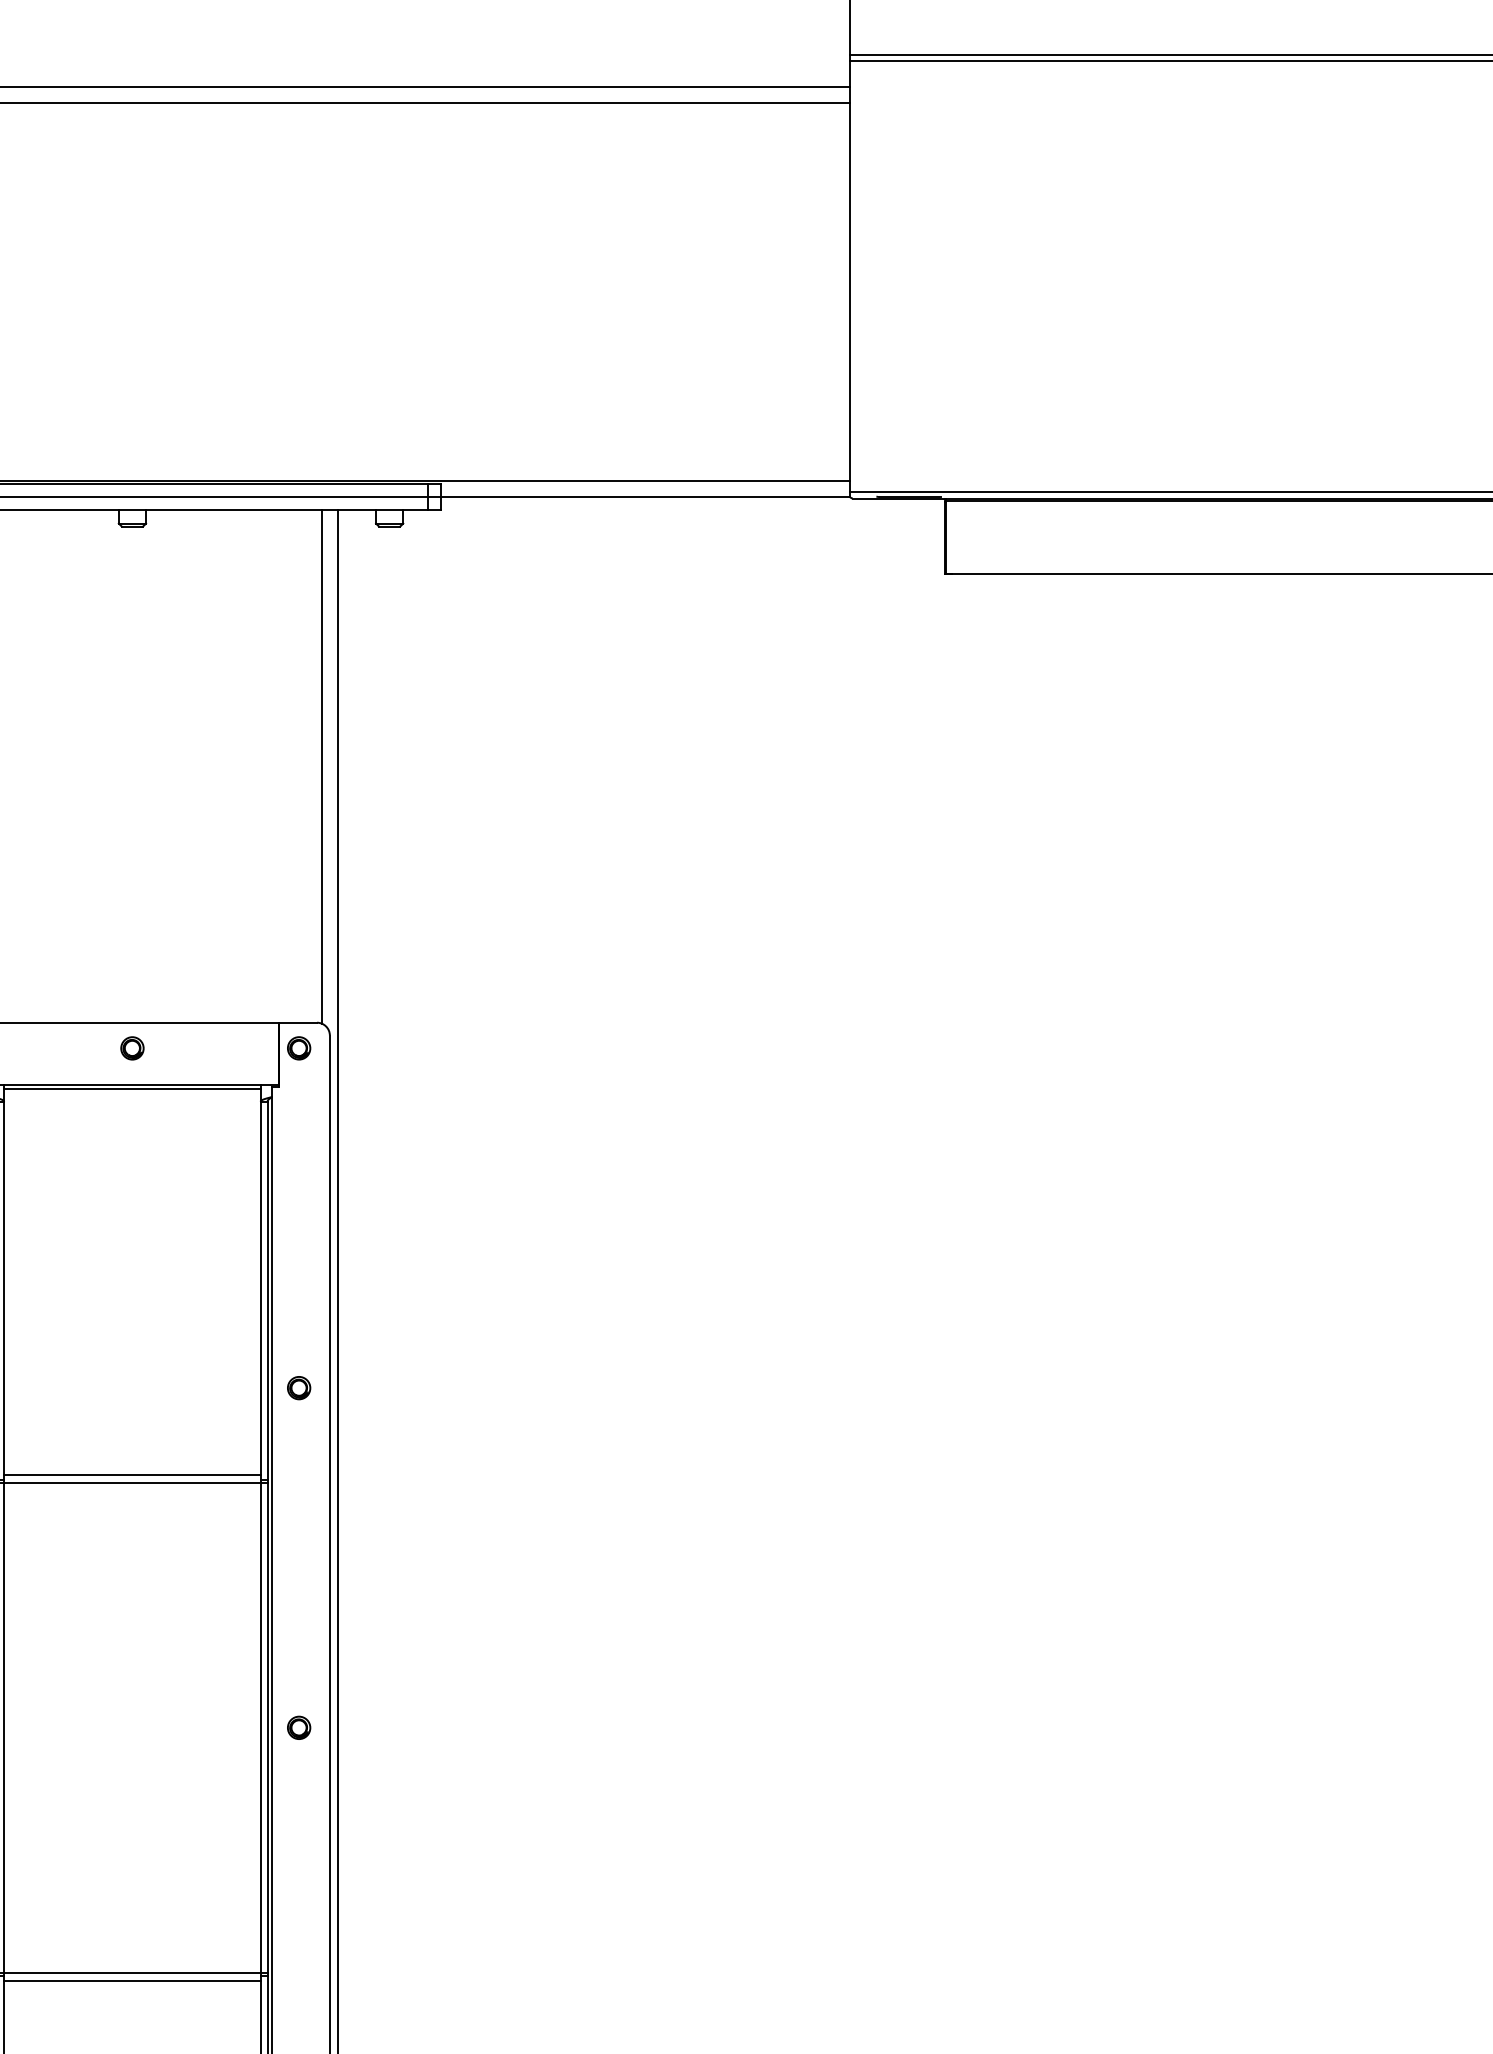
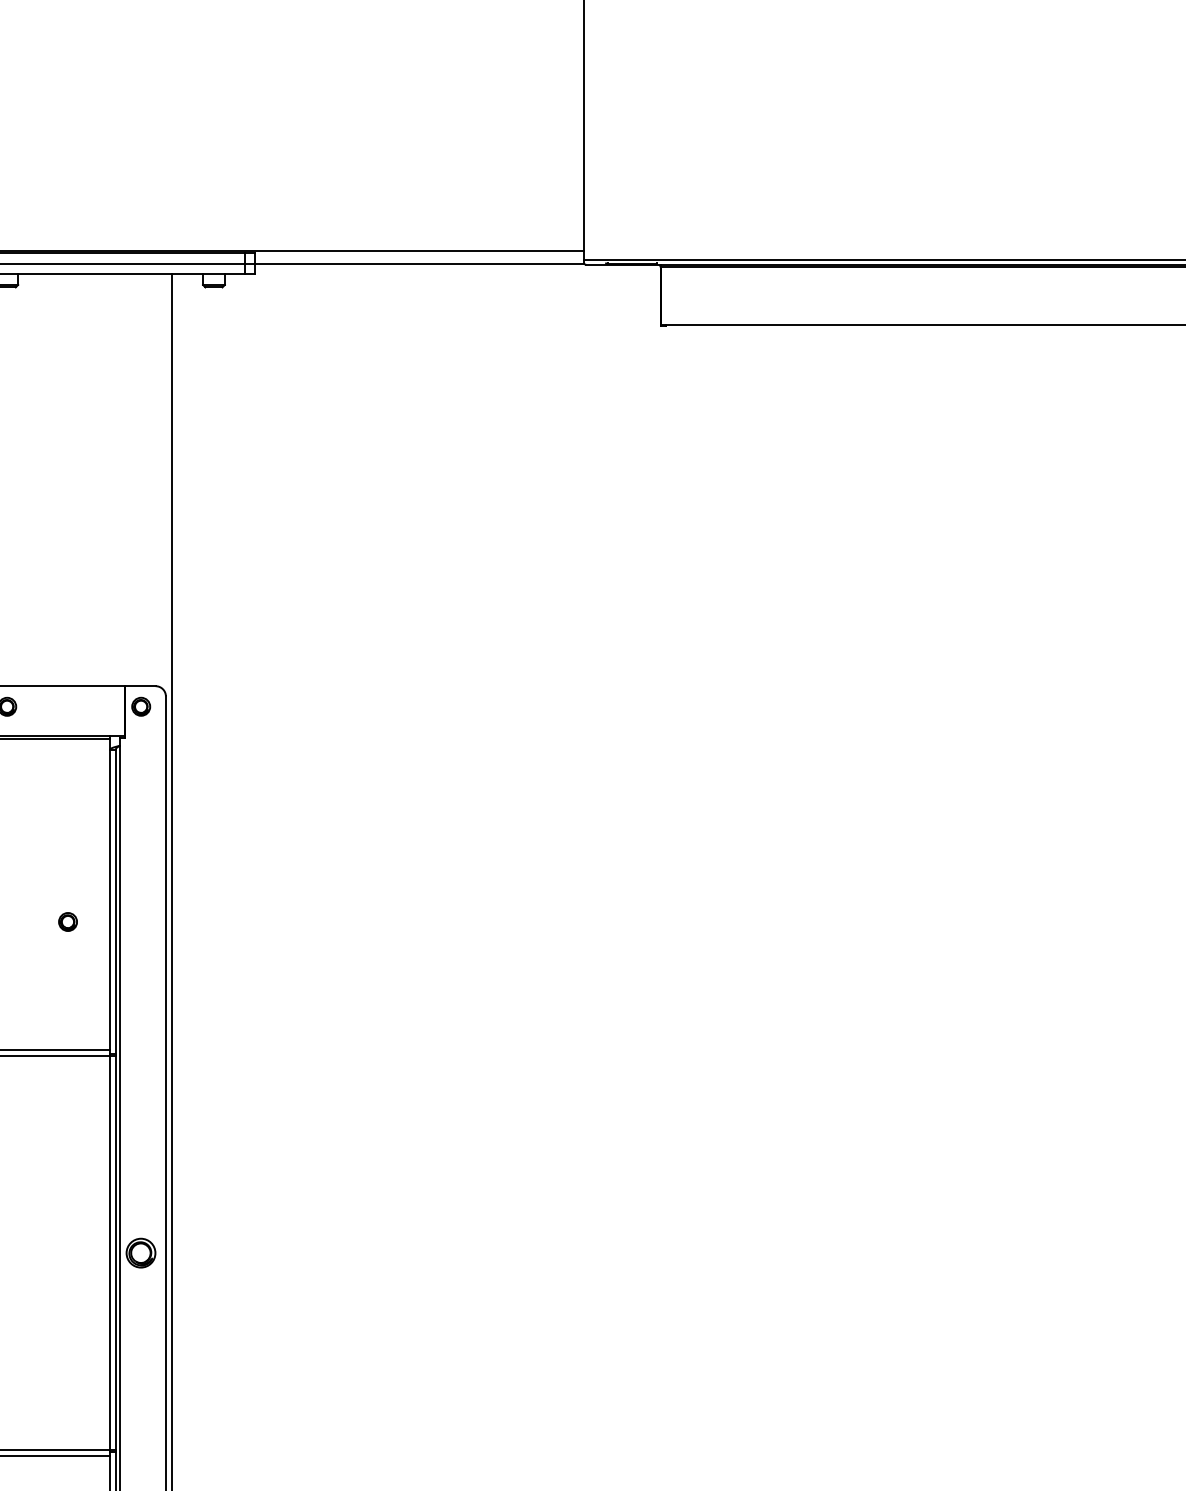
line: (321, 766) -> (159, 480), removed
part: (299, 1388) -> (68, 922), moved
part: (299, 1727) -> (141, 1252), size x1.6

